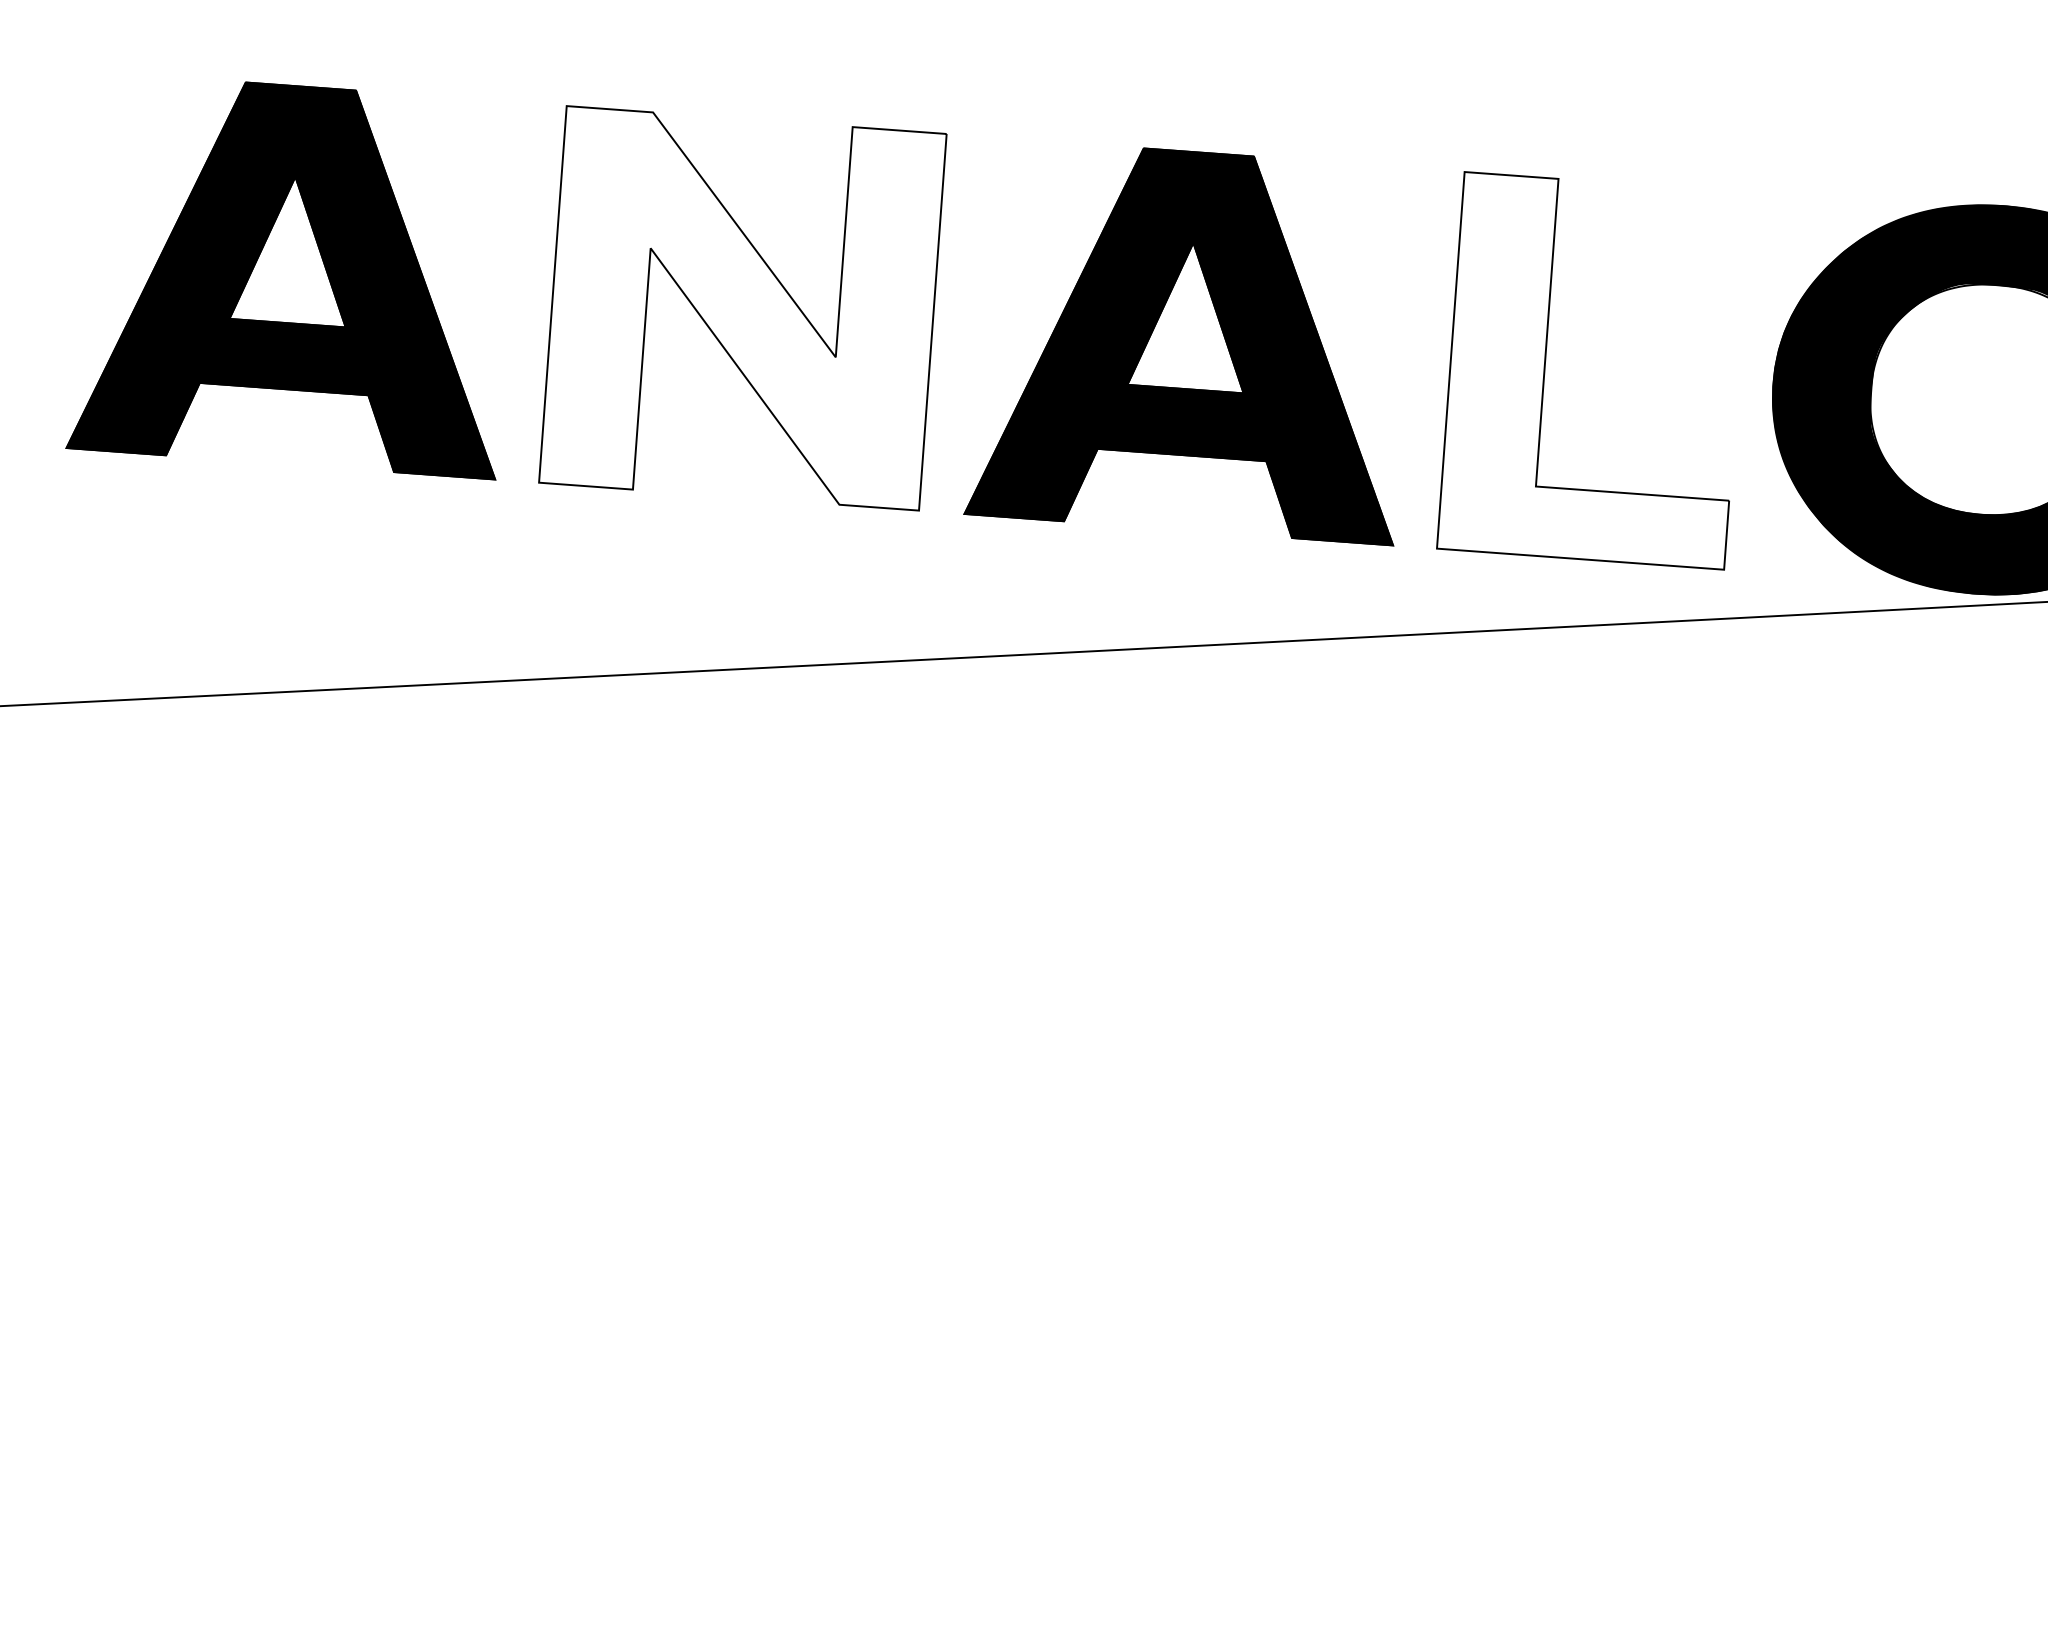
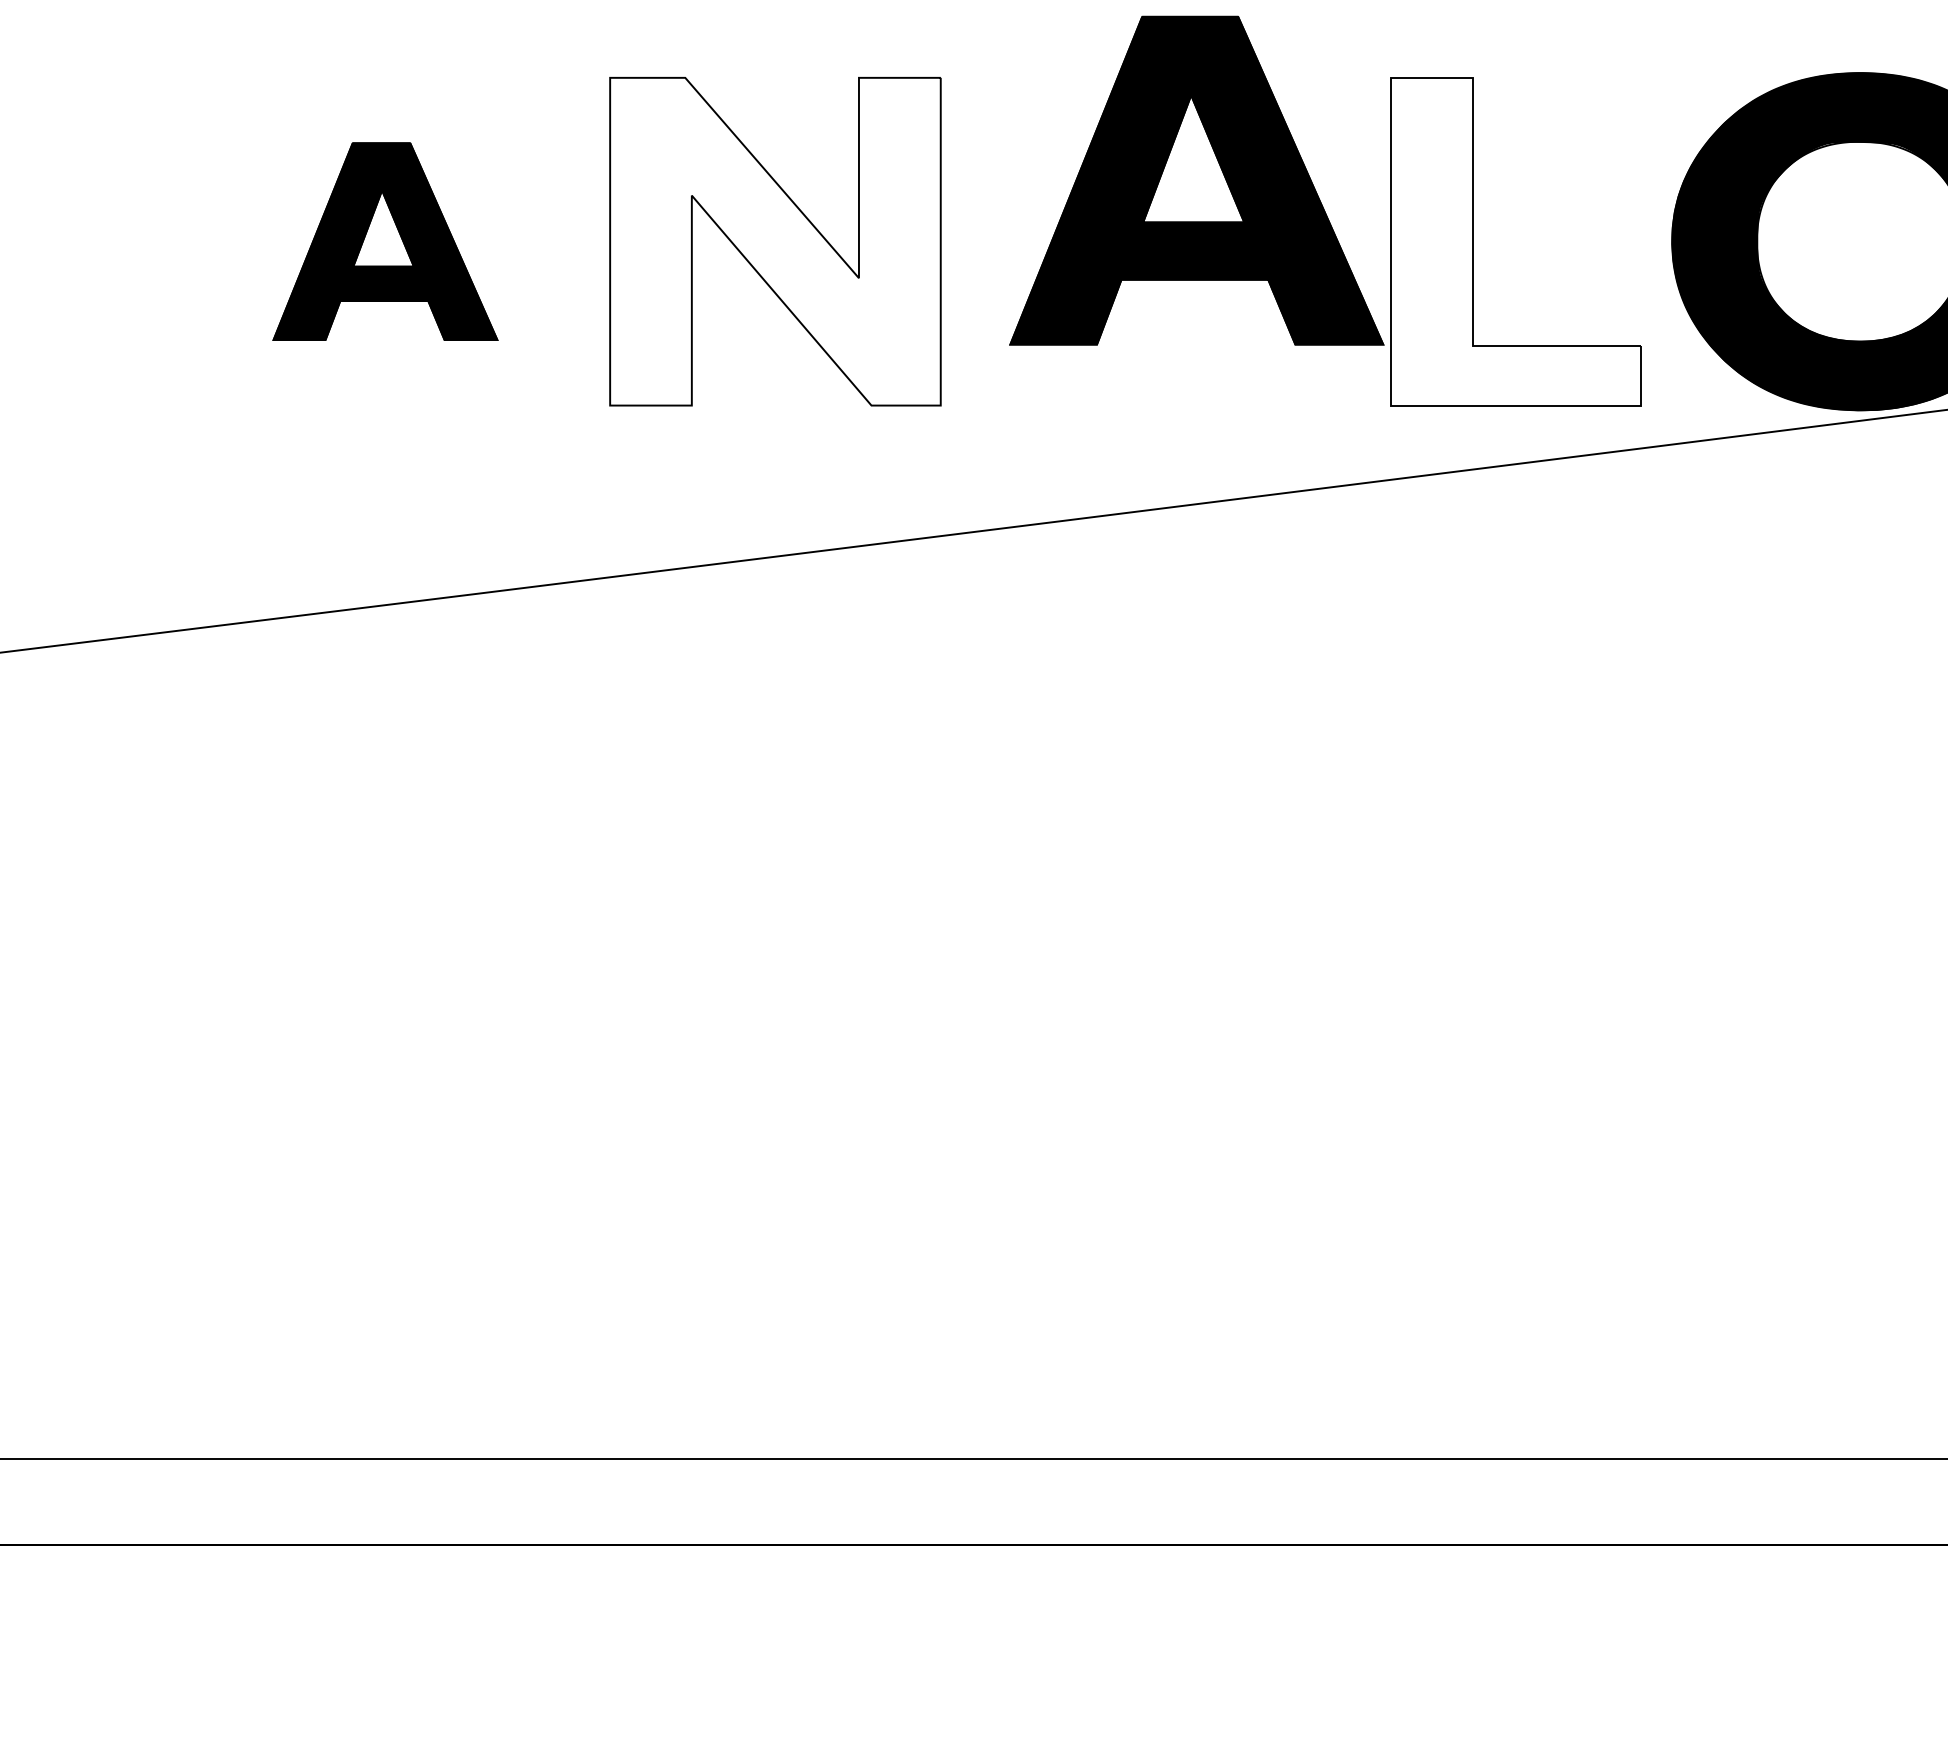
part: (294, 275) -> (385, 241), size x0.6
part: (1192, 341) -> (1196, 180), moved

